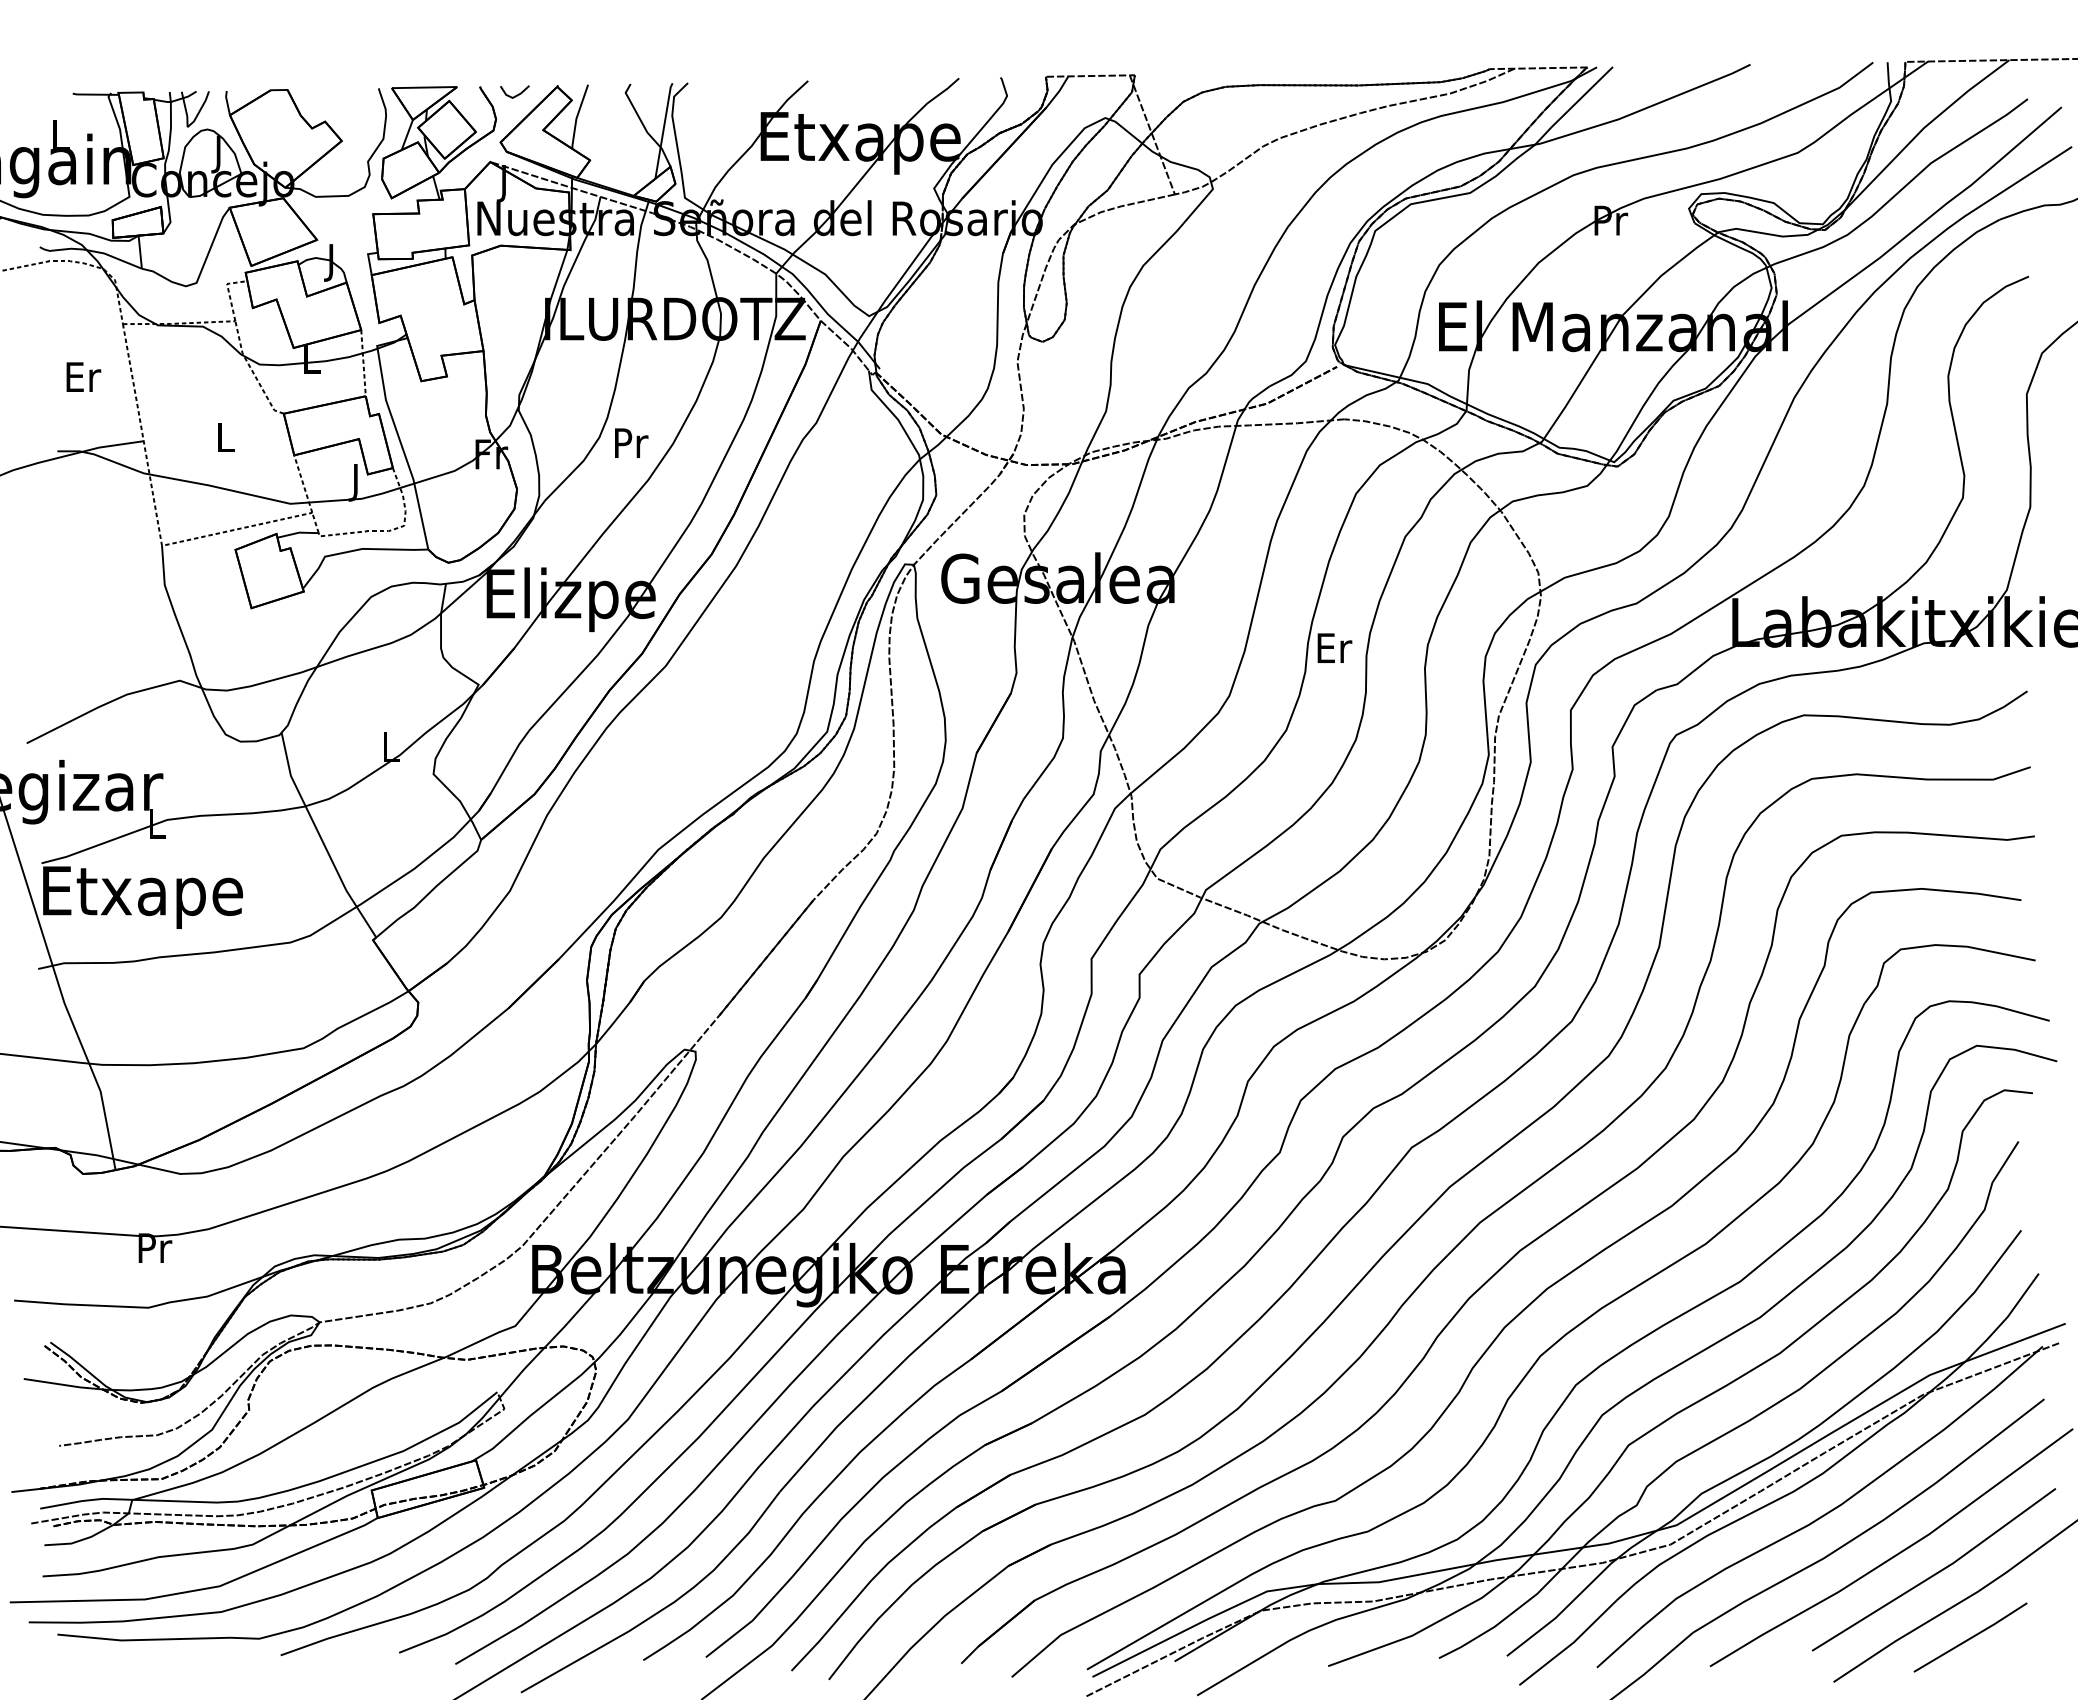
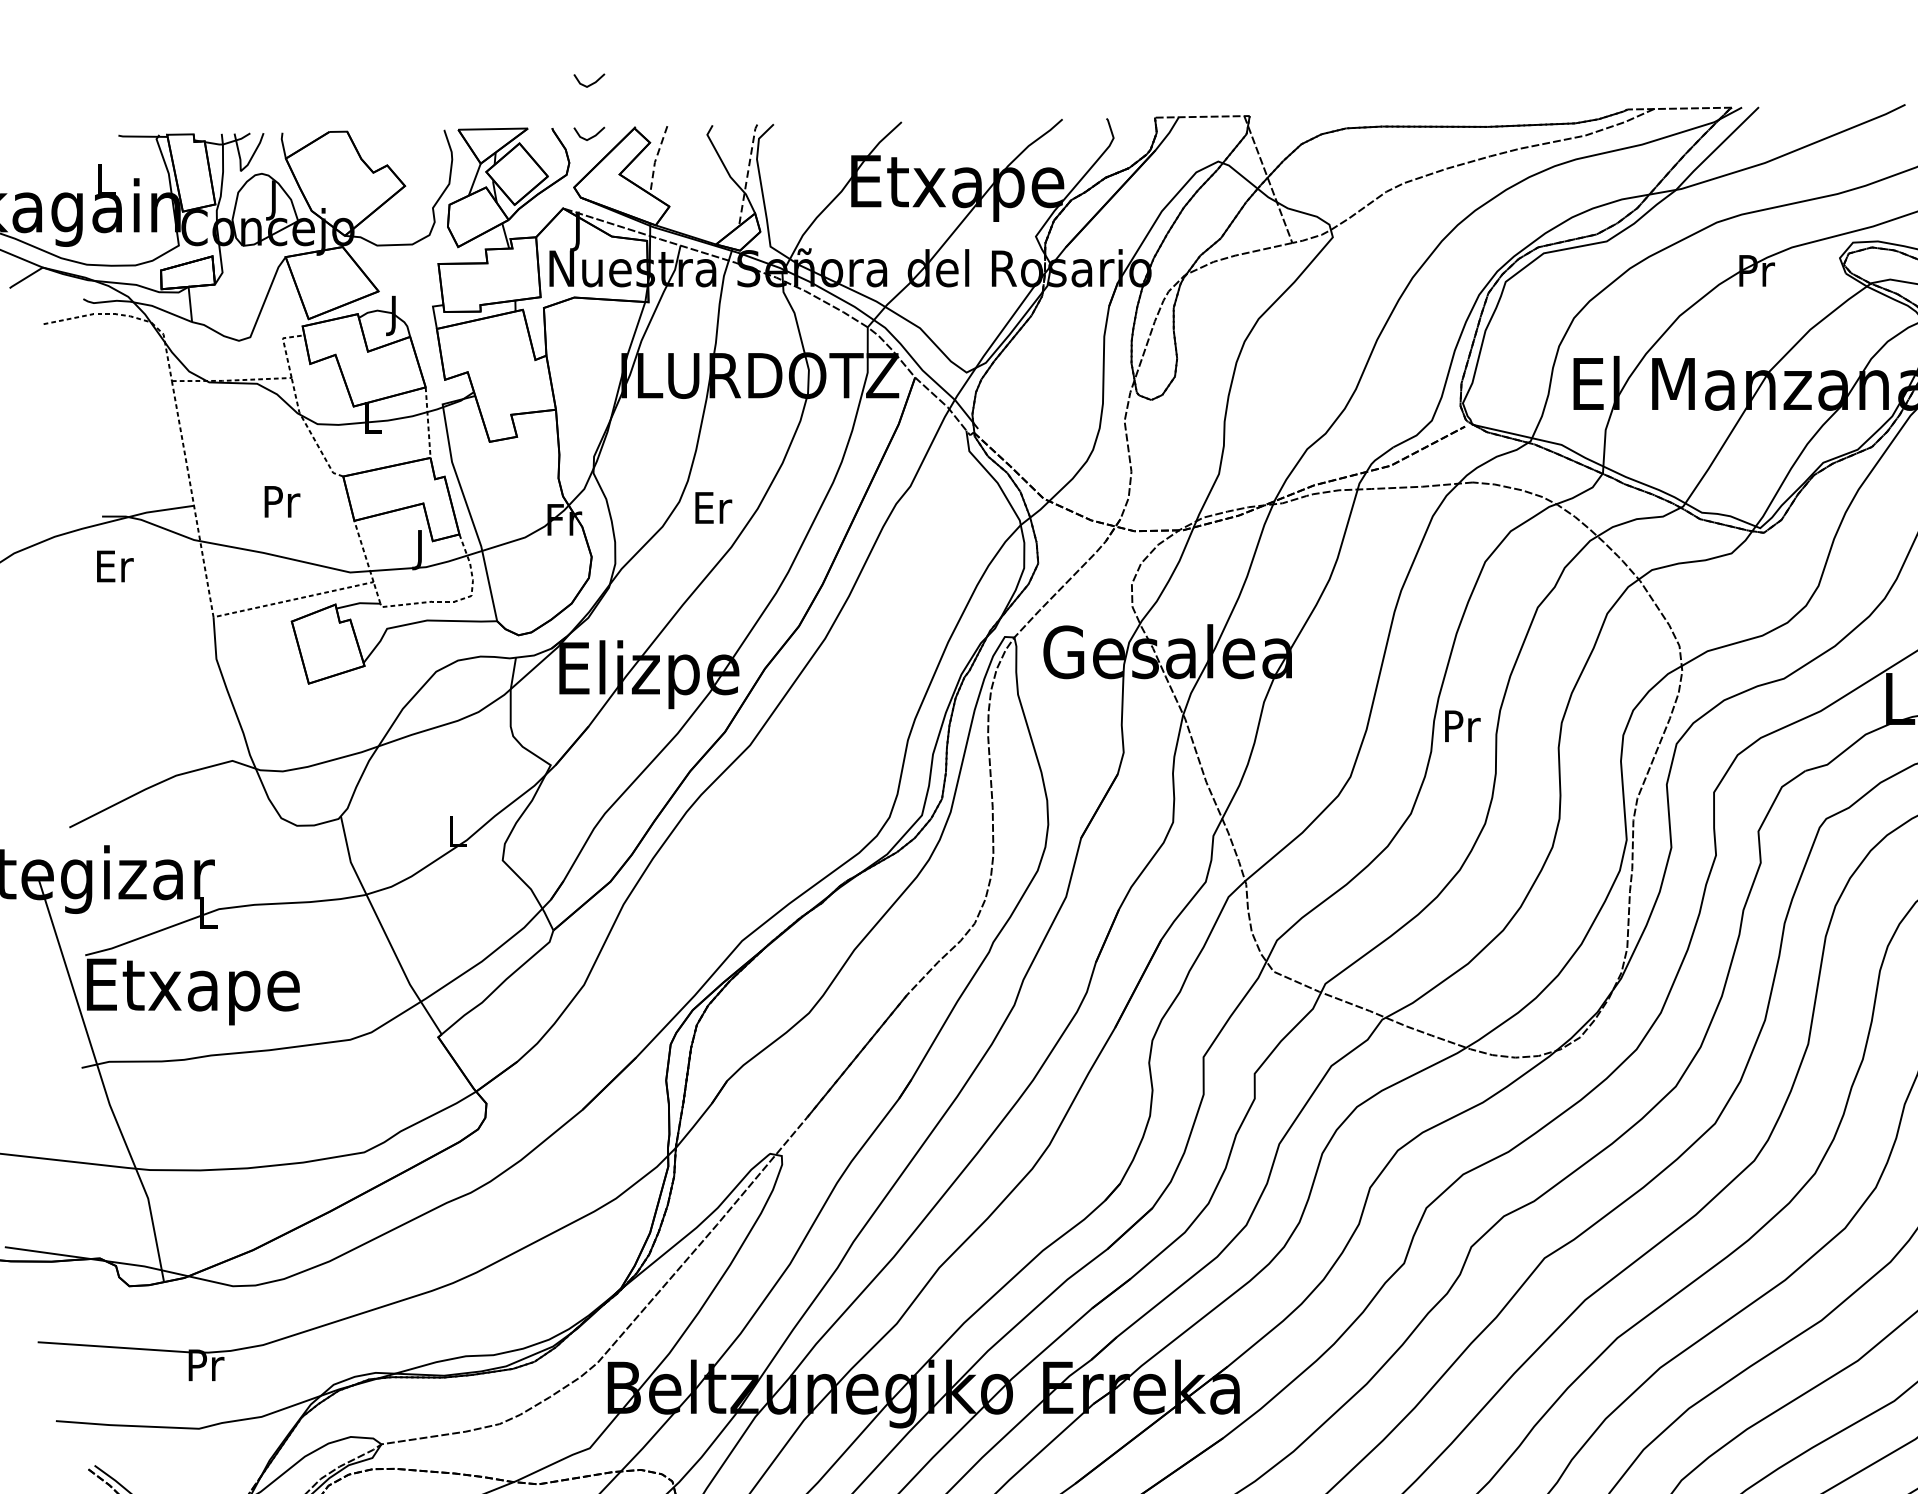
line: (516, 44) -> (591, 83), added
line: (576, 117) -> (654, 161), solid -> dashed
line: (663, 130) -> (747, 174), solid -> dashed
text: (83, 376) -> (114, 565), moved
text: (226, 437) -> (282, 501), L -> Pr
text: (631, 442) -> (713, 507), Pr -> Er
text: (1334, 647) -> (1462, 725), Er -> Pr

